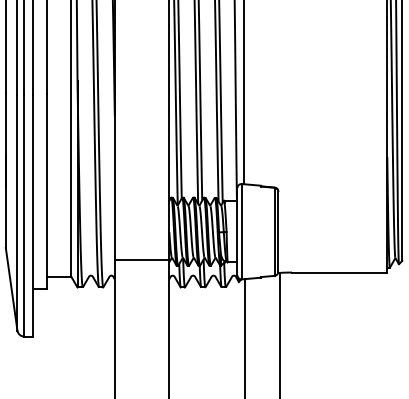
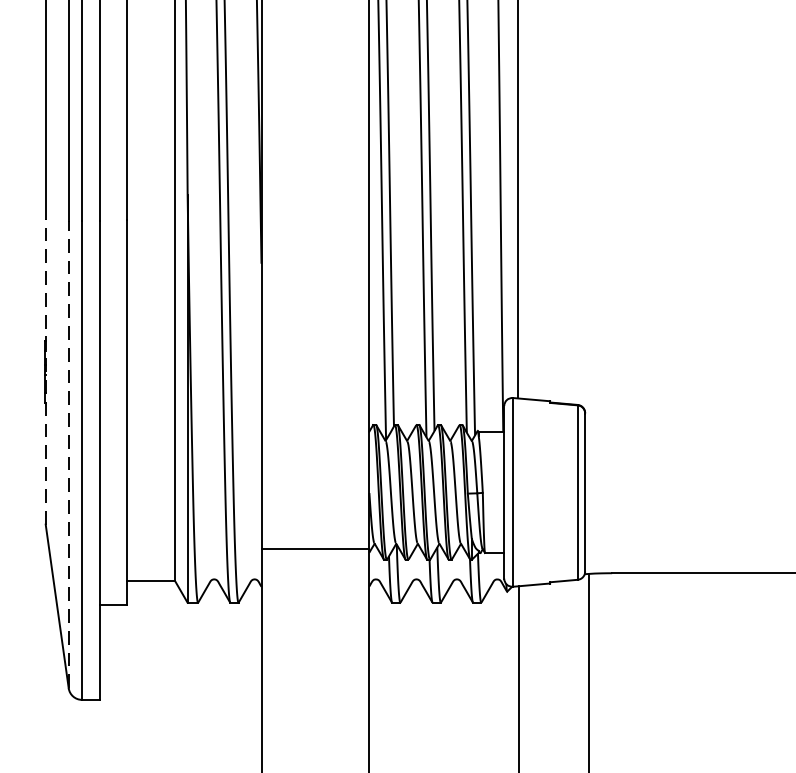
line: (5, 170) -> (45, 371), solid -> dashed
line: (17, 212) -> (68, 454), solid -> dashed

